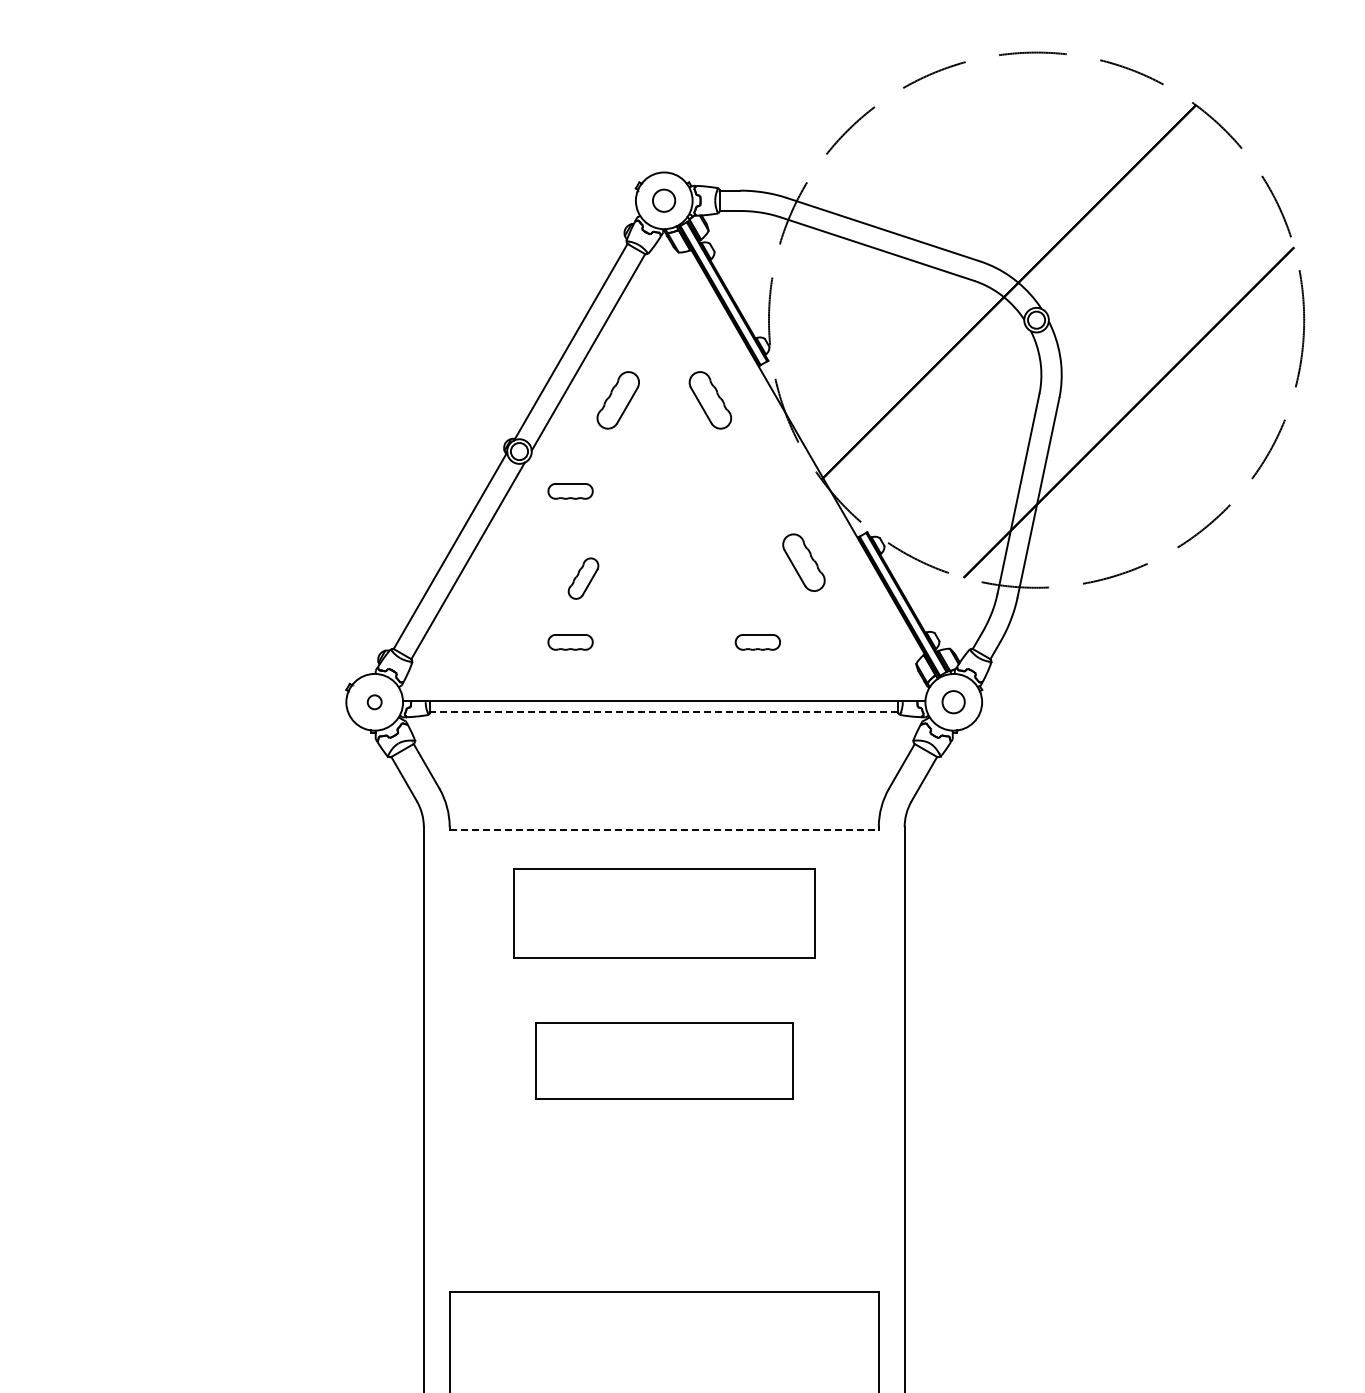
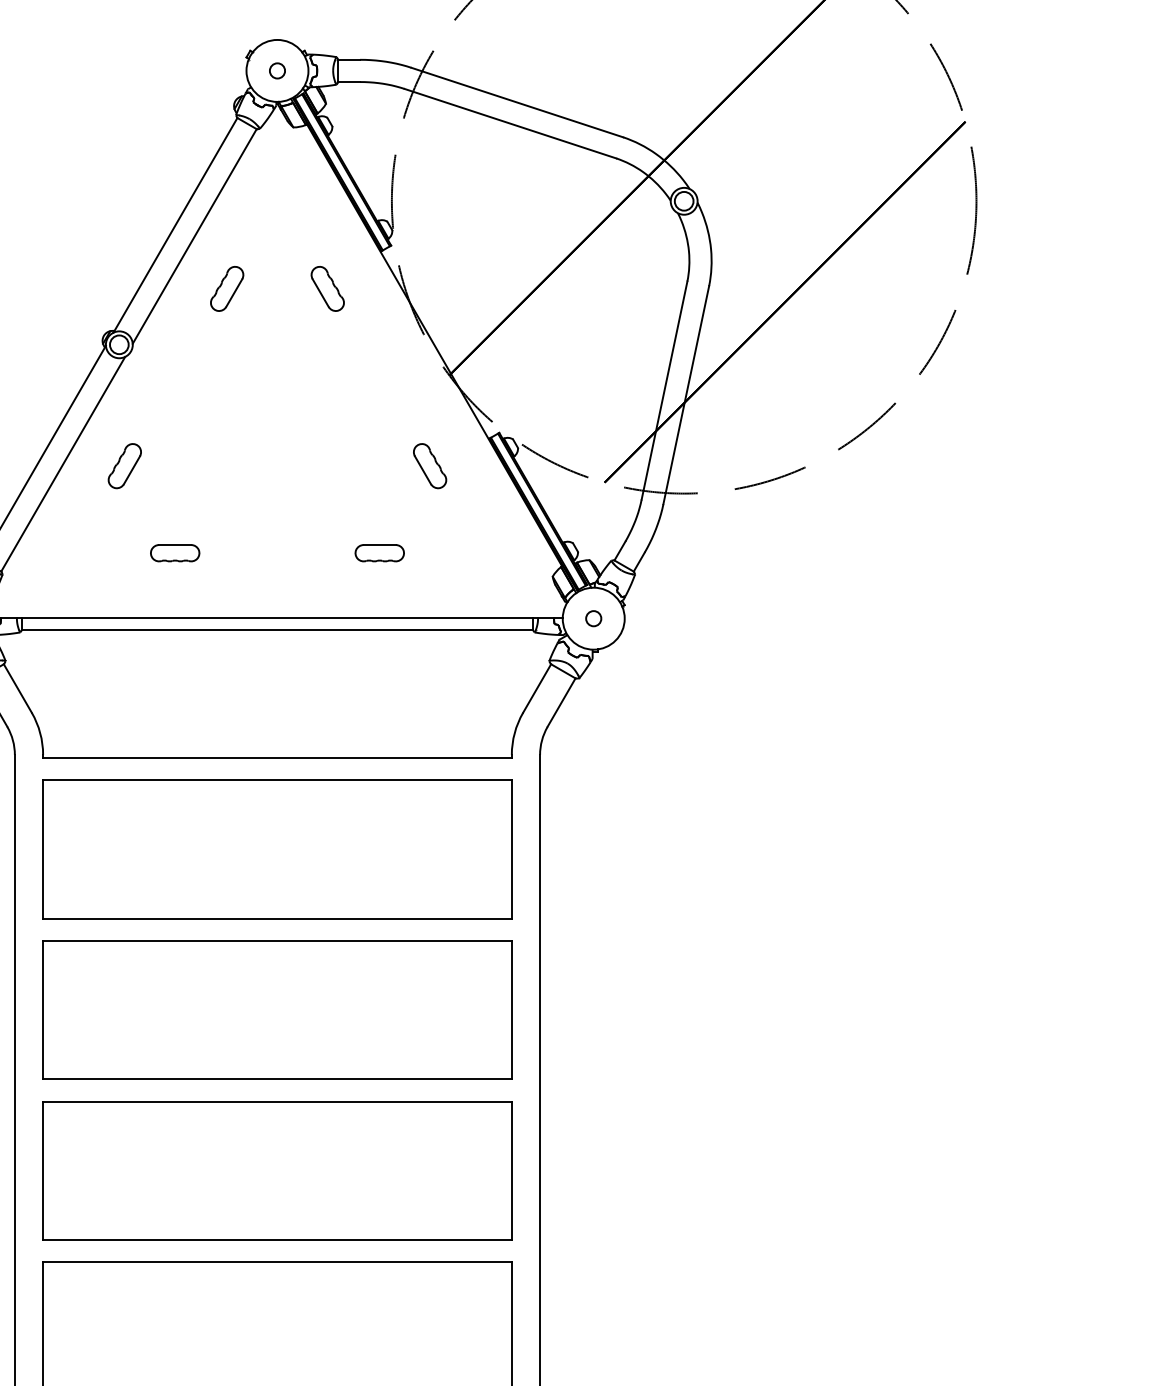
circle: (664, 200) -> (277, 70), size x0.62
part: (617, 400) -> (226, 289), size x0.71
part: (709, 400) -> (326, 289), size x0.71
part: (570, 491) -> (175, 388), removed
part: (803, 562) -> (429, 465), size x0.71
part: (583, 578) -> (124, 465), moved
circle: (953, 702) -> (593, 618), size x0.62
line: (664, 712) -> (277, 629), dashed -> solid
line: (664, 829) -> (277, 757), dashed -> solid
part: (664, 913) -> (277, 849), size x1.43
part: (664, 1060) -> (277, 1009), size x1.67
part: (664, 1207) -> (277, 1170), added

